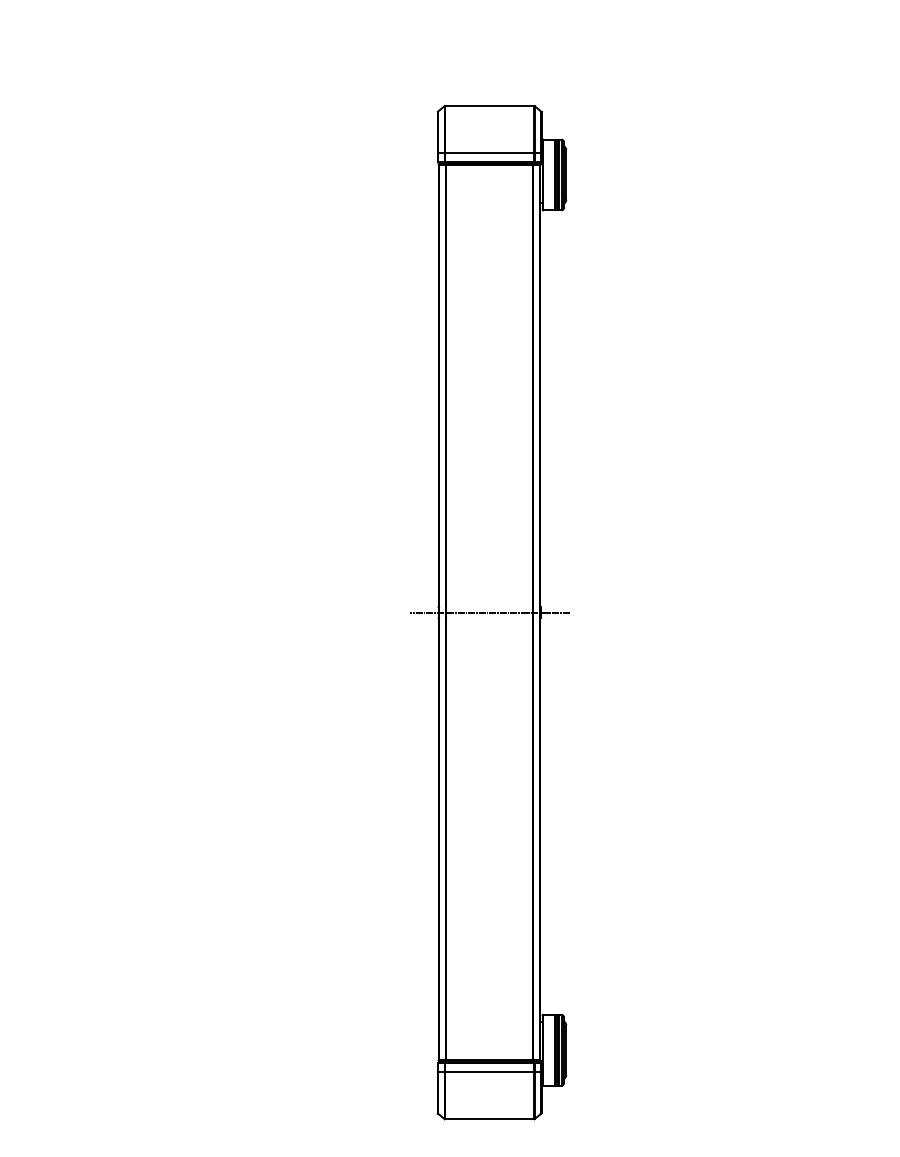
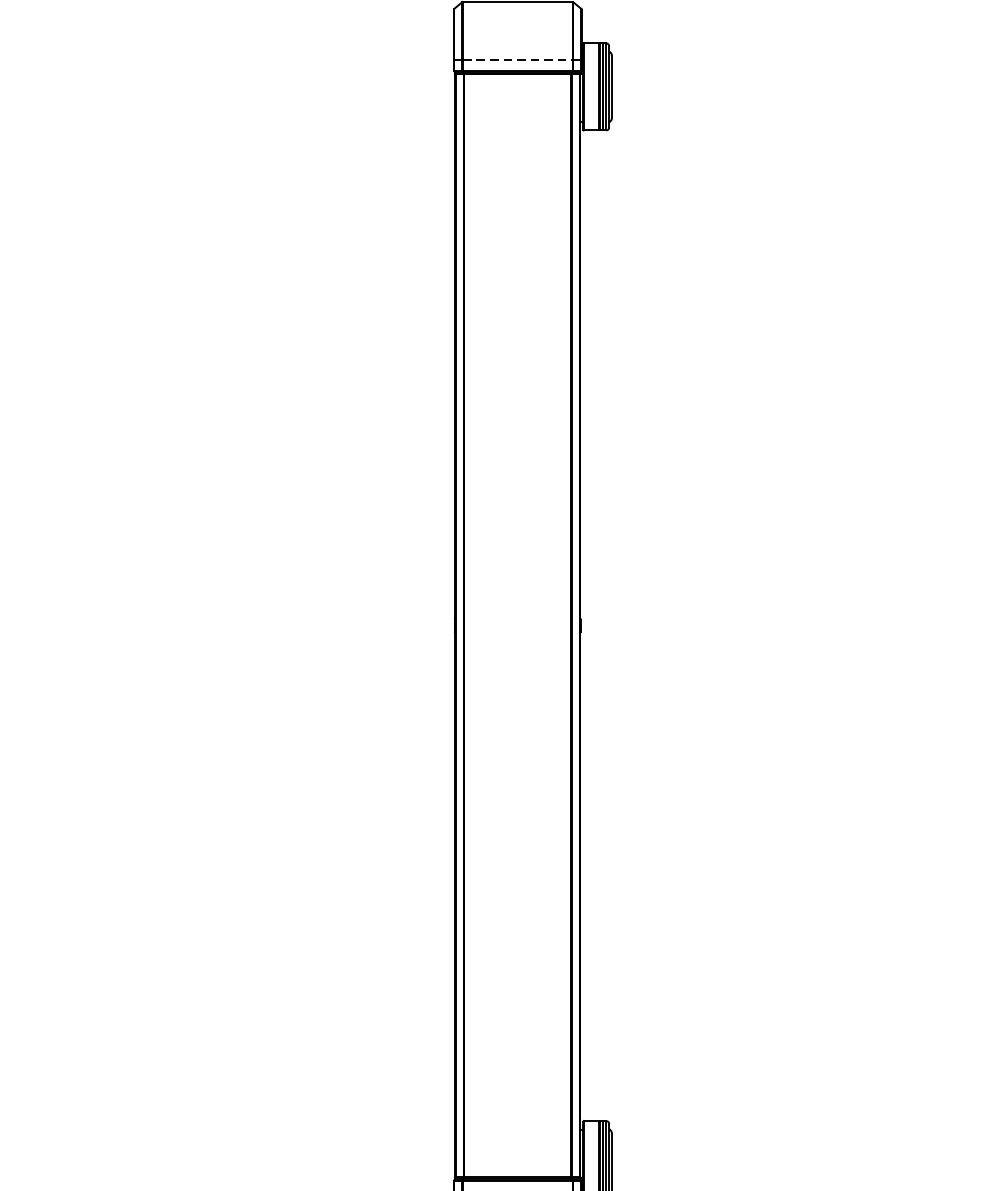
line: (489, 153) -> (517, 60), solid -> dashed
line: (489, 612) -> (517, 625), removed

